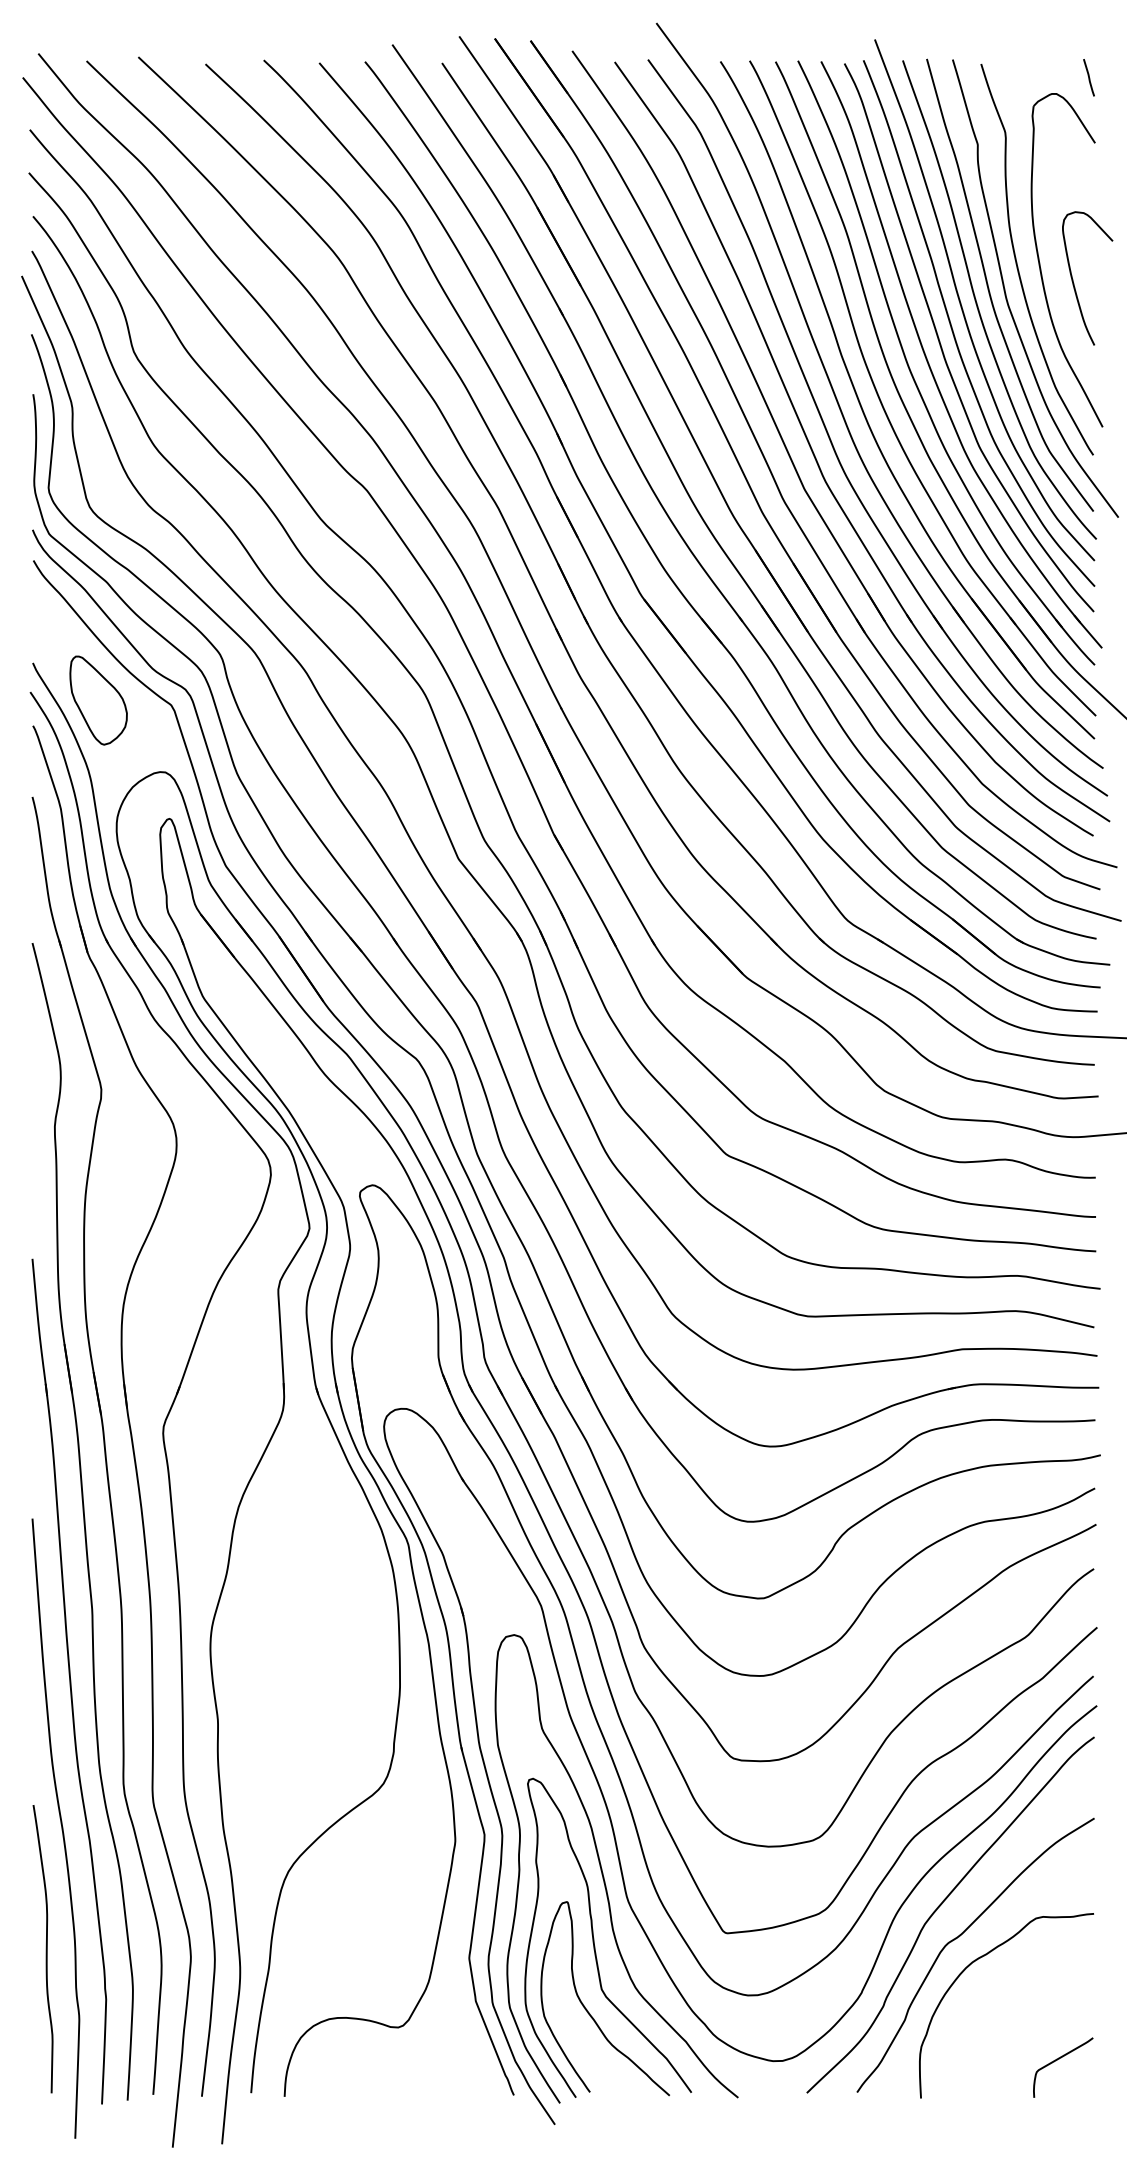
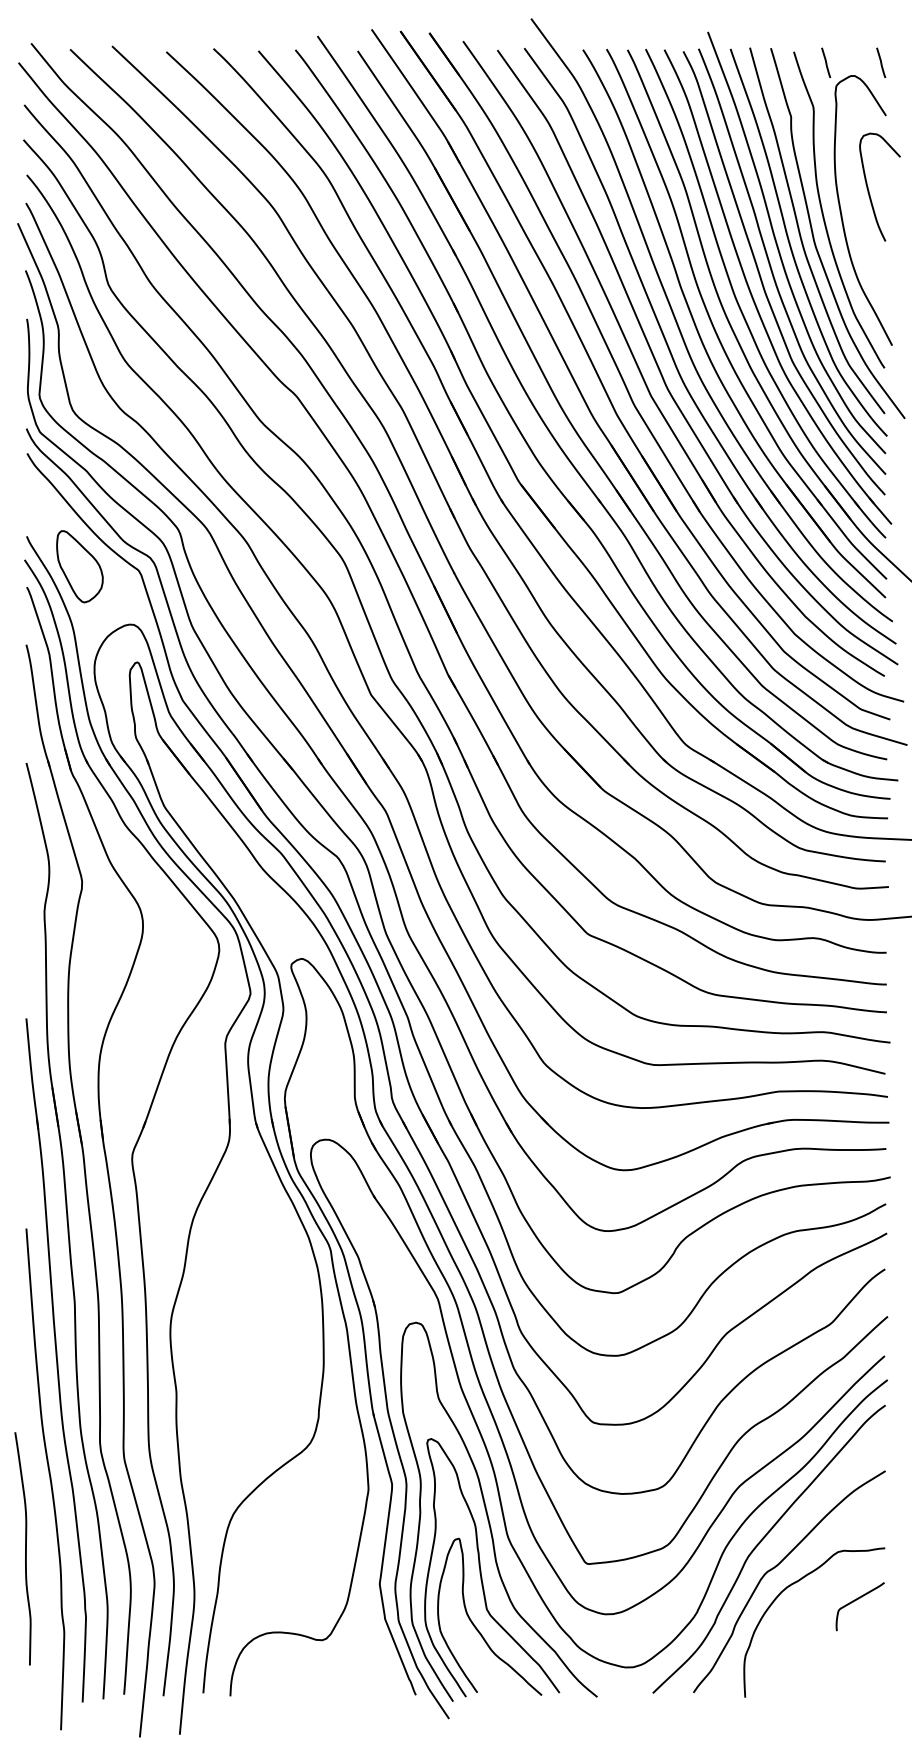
line: (1021, 77) -> (826, 62), added
curve: (1074, 282) -> (869, 190), moved
curve: (46, 1948) -> (25, 1548), moved
curve: (1057, 2061) -> (855, 1601), moved

